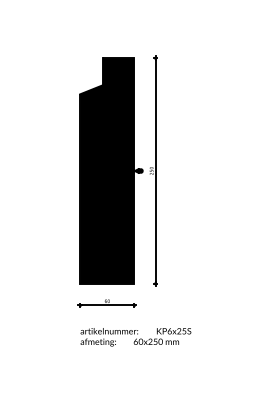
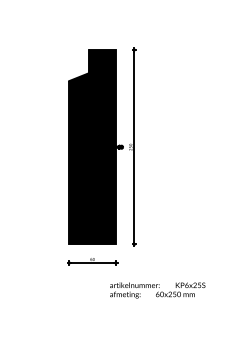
text: (135, 337) -> (157, 290), moved

